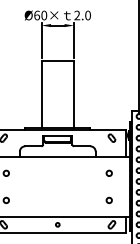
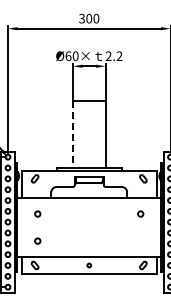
text: (88, 15) -> (119, 56), 2.0 -> 2.2
line: (42, 93) -> (73, 134), solid -> dashed
circle: (109, 199) -> (140, 240), removed

